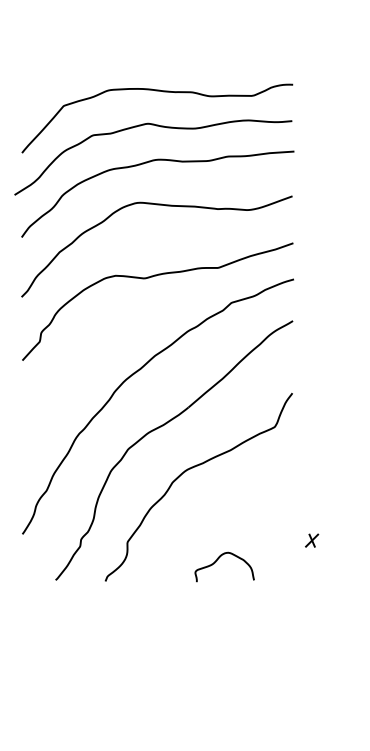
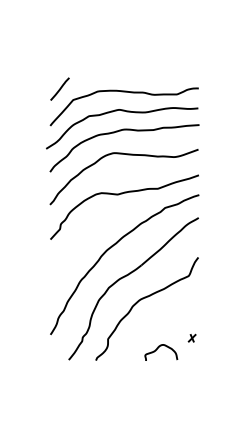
line: (38, 84) -> (59, 88), added
part: (310, 539) -> (191, 337), moved

